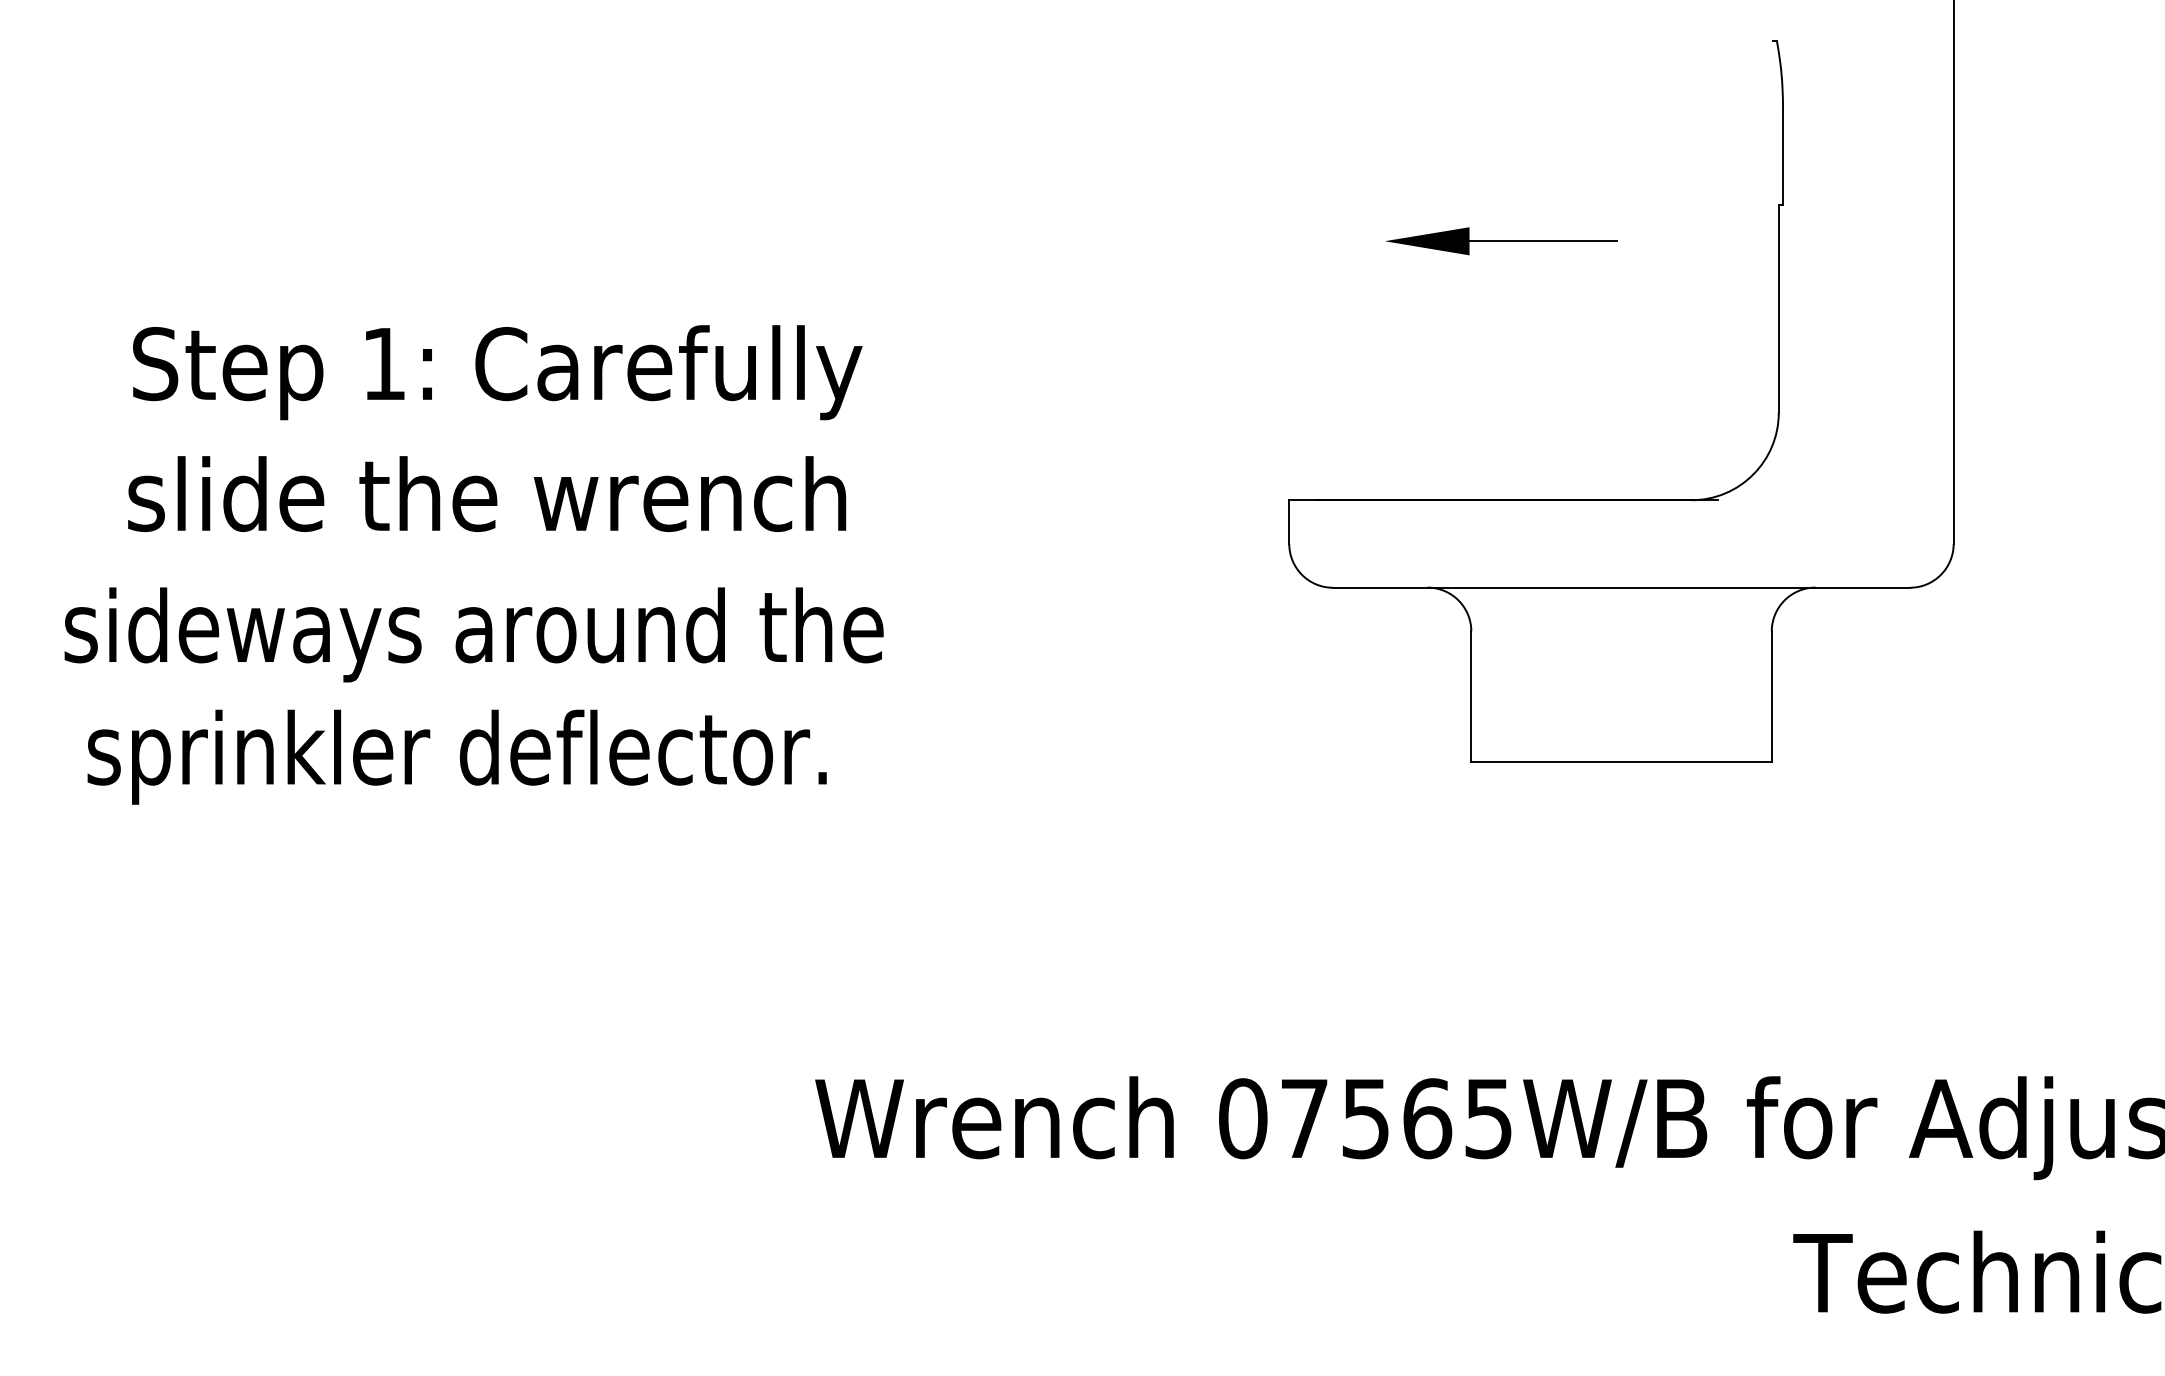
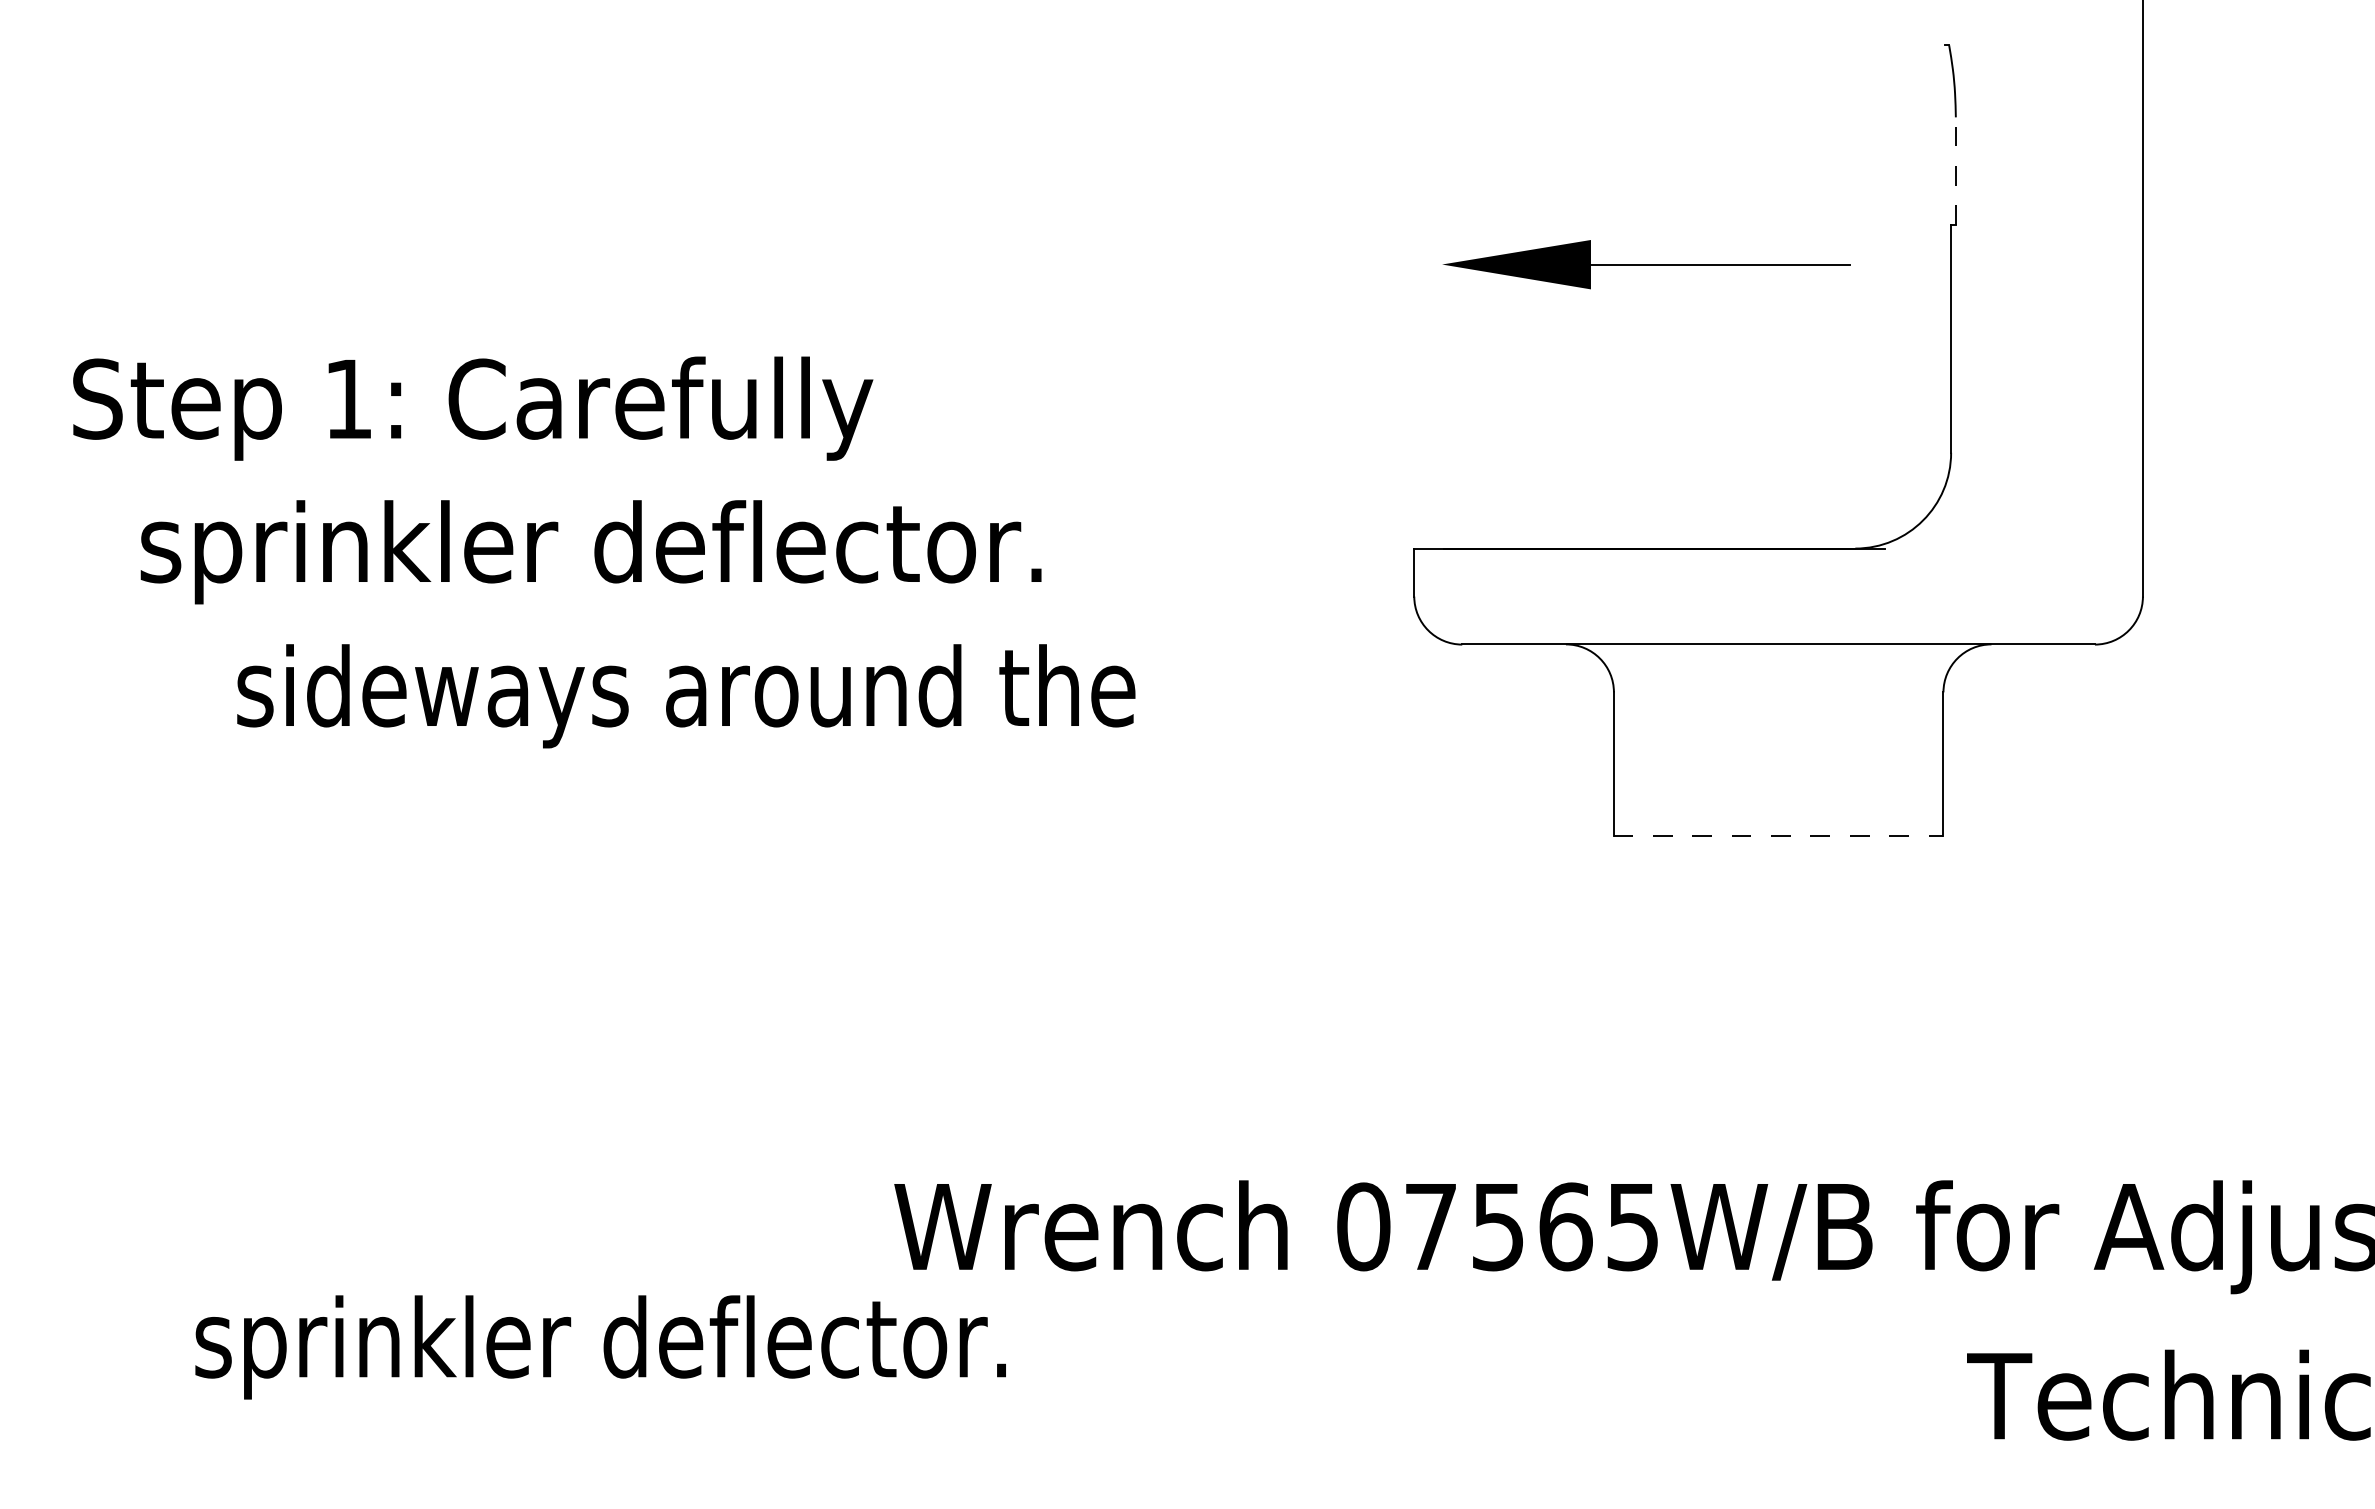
line: (1782, 156) -> (1955, 171), solid -> dashed
part: (1501, 241) -> (1646, 264), size x1.6
text: (498, 372) -> (473, 408), moved
text: (562, 503) -> (617, 552), slide the wrench -> sprinkler deflector.
text: (474, 635) -> (686, 696), moved
text: (457, 757) -> (600, 1347), moved
line: (1621, 762) -> (1778, 836), solid -> dashed

